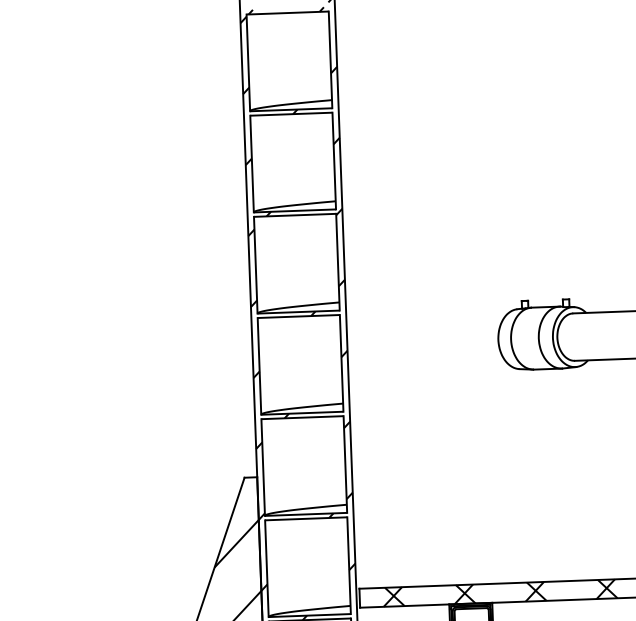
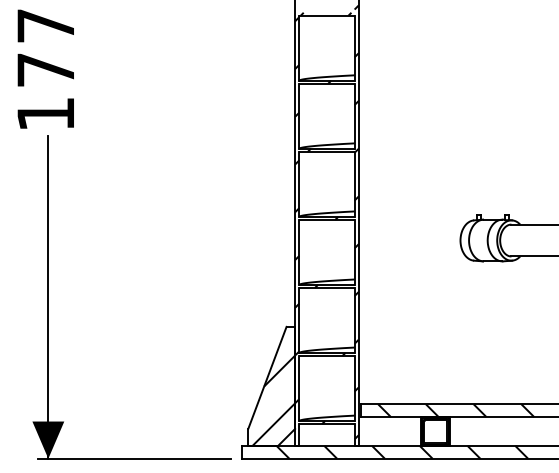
hatch: (498, 592) -> (454, 410), removed

